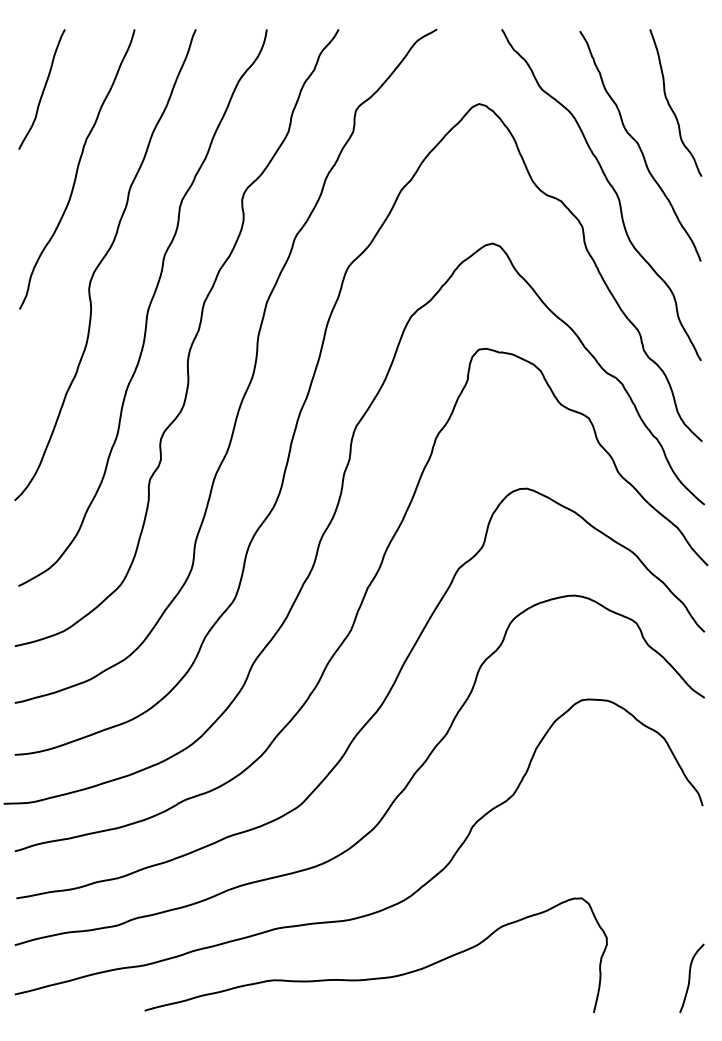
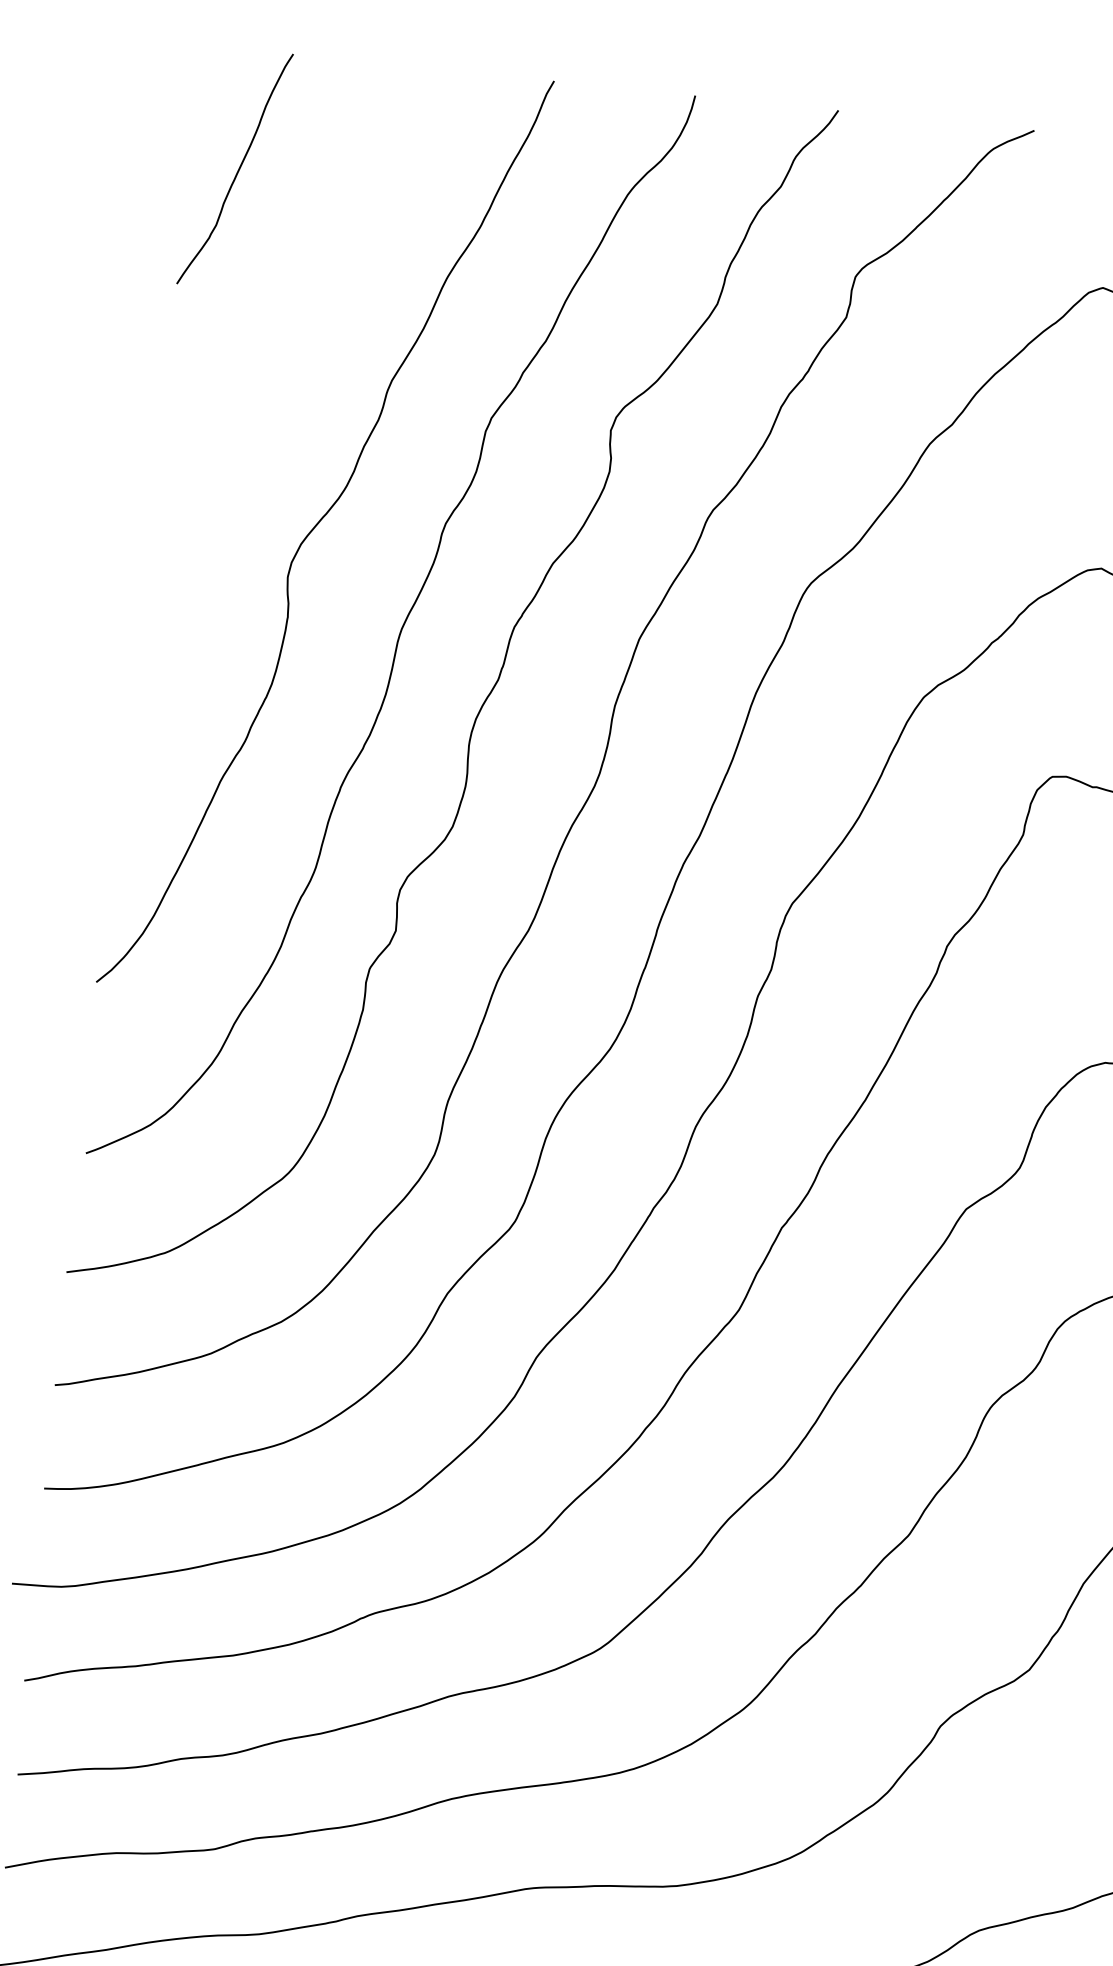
curve: (77, 169) -> (289, 335), removed

